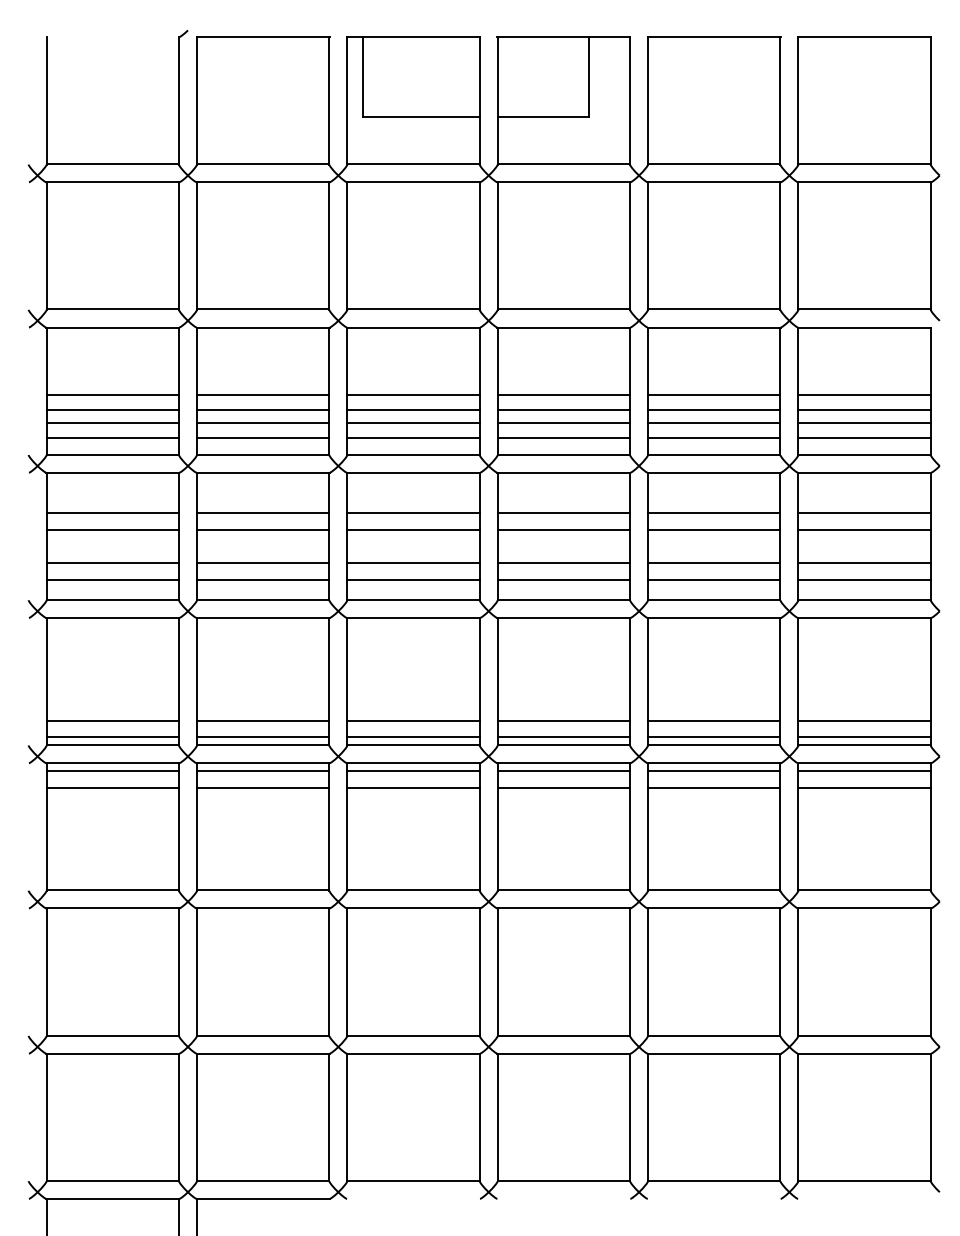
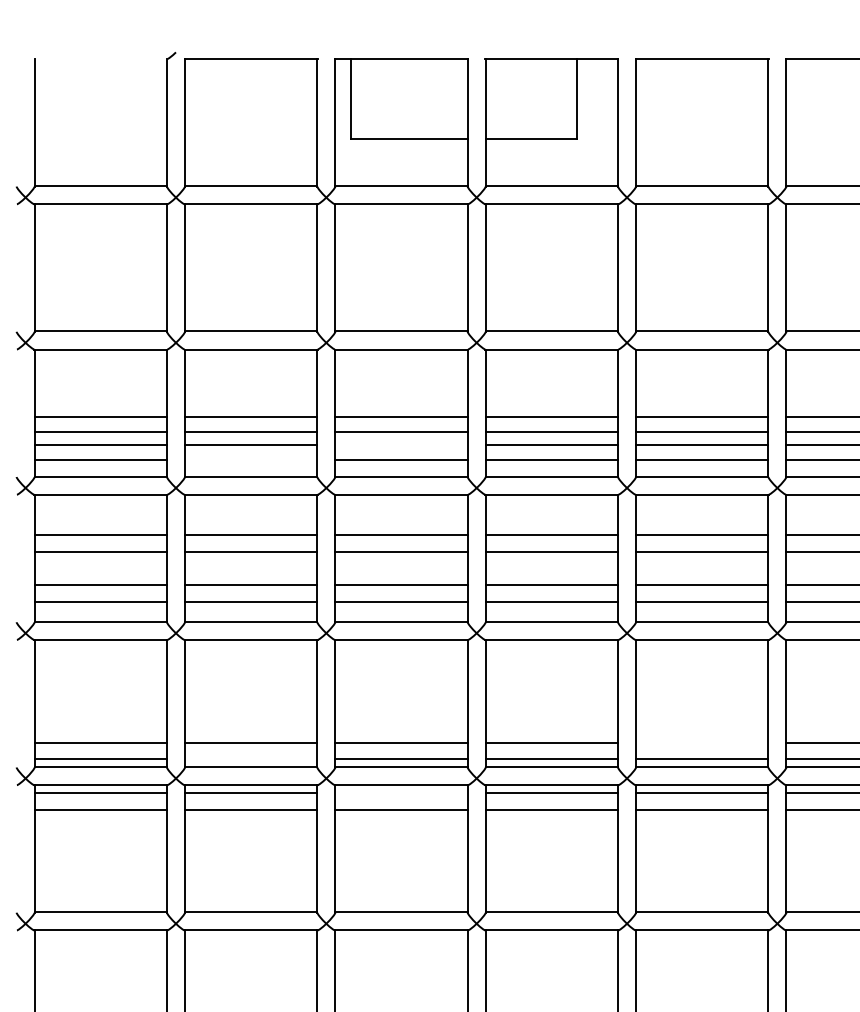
line: (413, 423) -> (401, 445), removed
line: (263, 437) -> (251, 459), removed
line: (714, 721) -> (702, 743), removed
line: (263, 737) -> (251, 759), removed
line: (413, 770) -> (401, 792), removed

